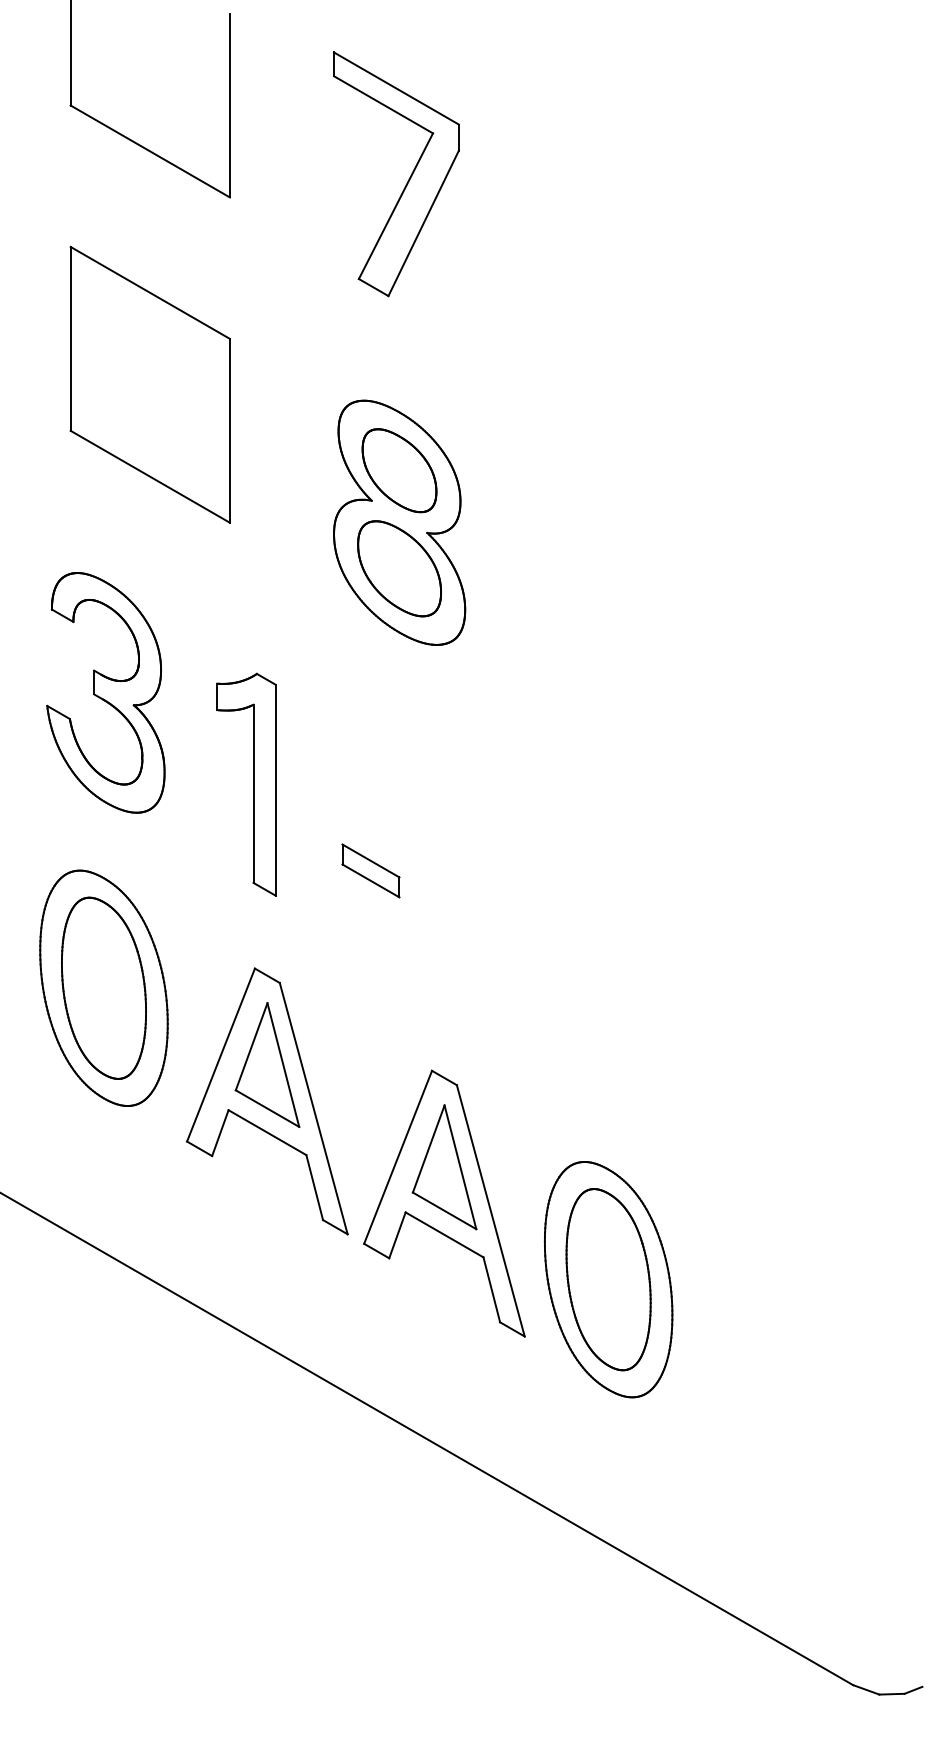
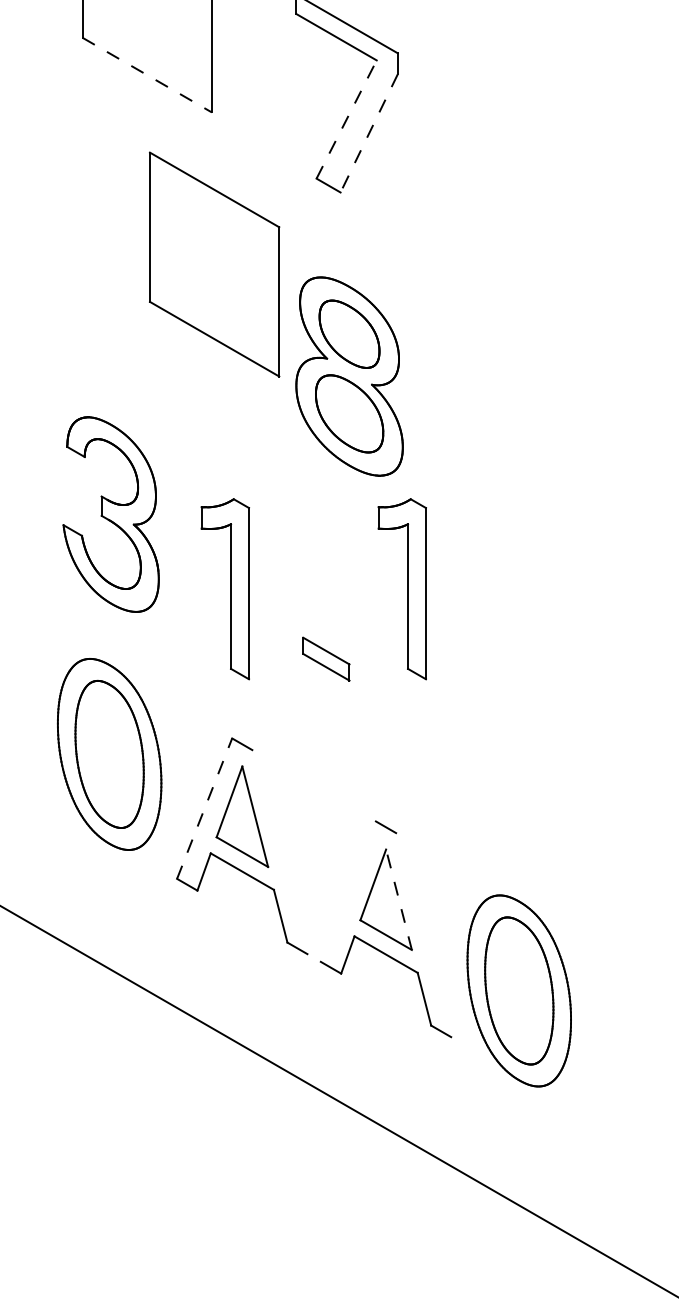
line: (150, 151) -> (147, 75), solid -> dashed
line: (395, 206) -> (346, 119), solid -> dashed
line: (423, 223) -> (369, 133), solid -> dashed
part: (149, 384) -> (213, 264), moved
part: (471, 784) -> (407, 588), added
line: (221, 1055) -> (205, 808), solid -> dashed
line: (313, 1108) -> (279, 852), removed
line: (398, 1156) -> (348, 890), removed
line: (460, 1167) -> (399, 899), solid -> dashed
line: (490, 1210) -> (423, 934), removed

